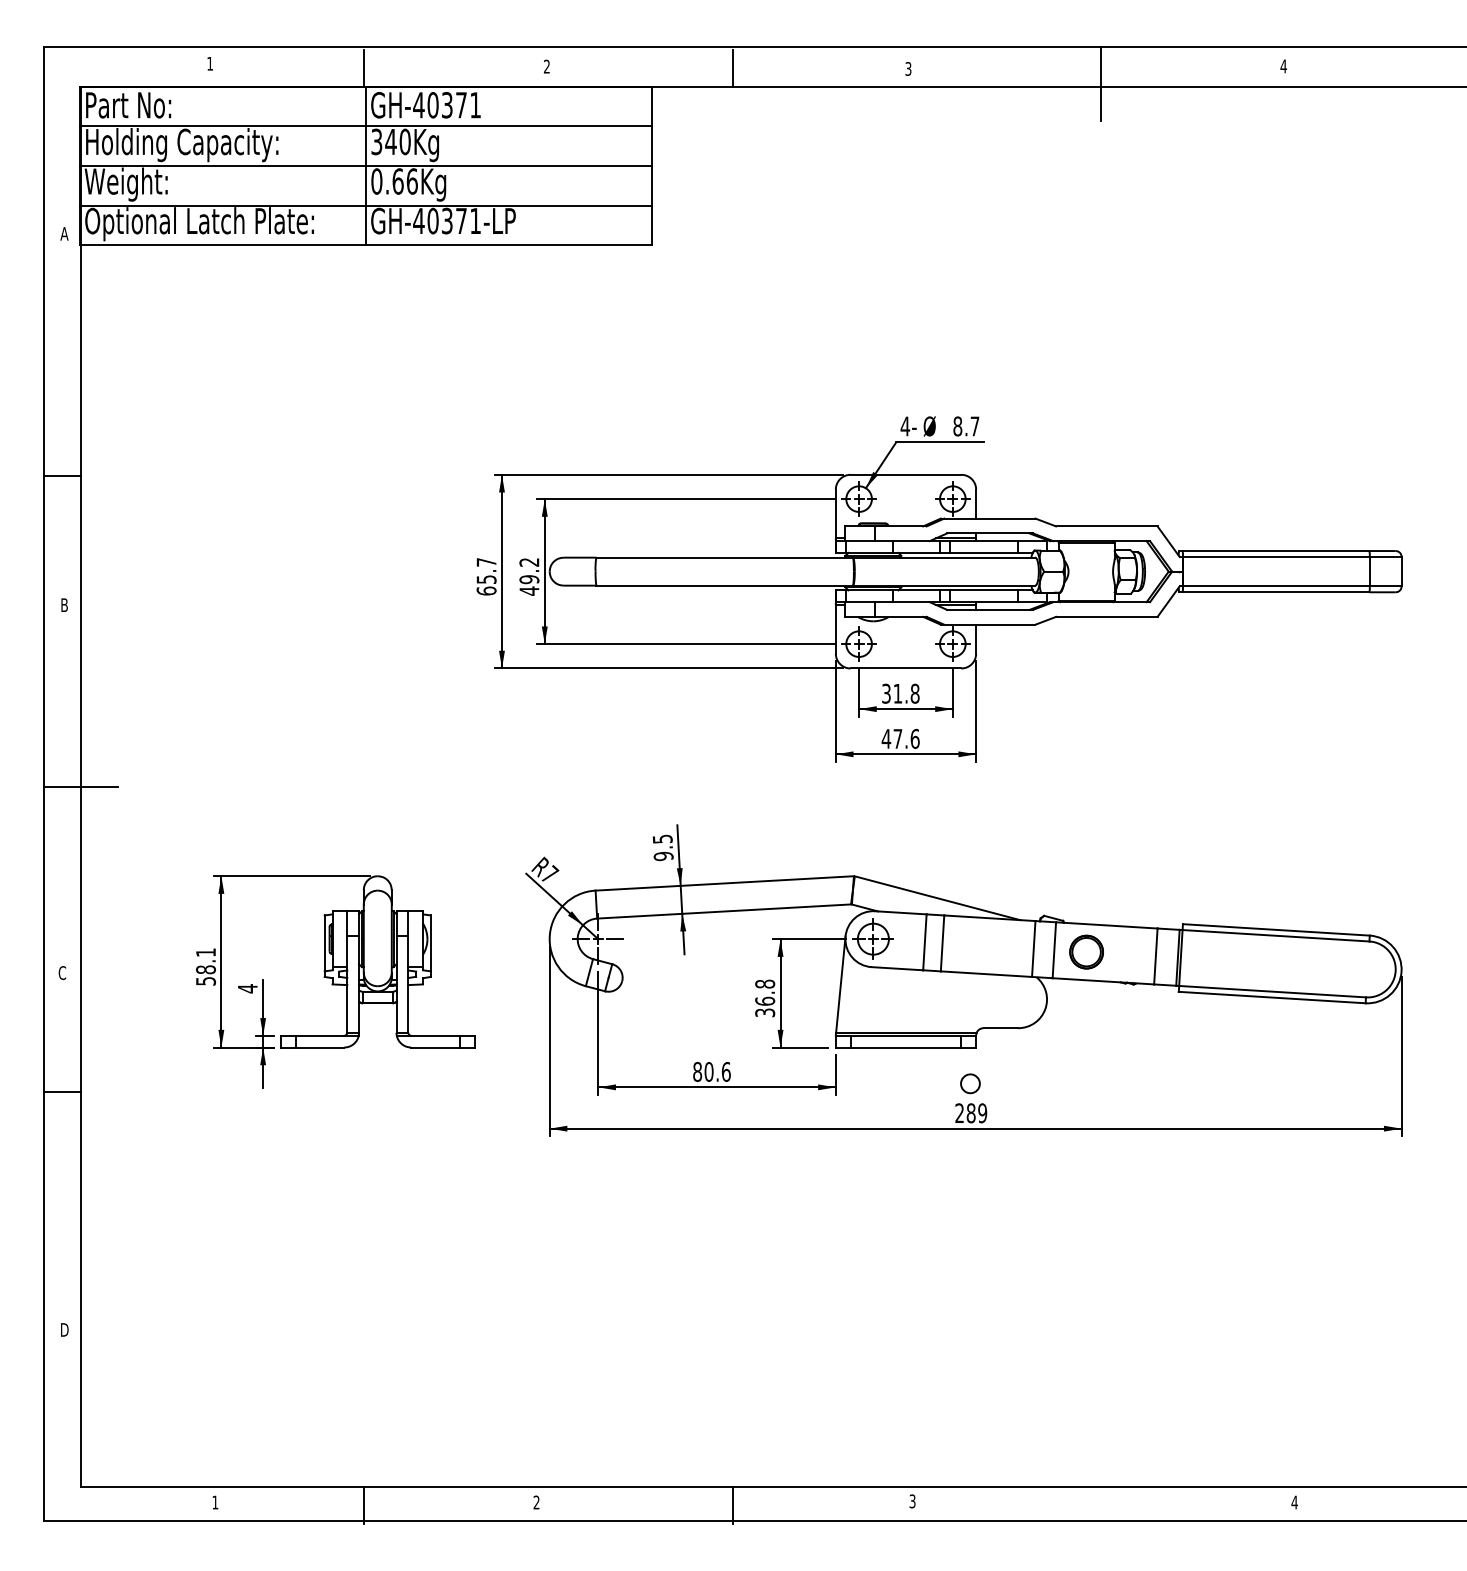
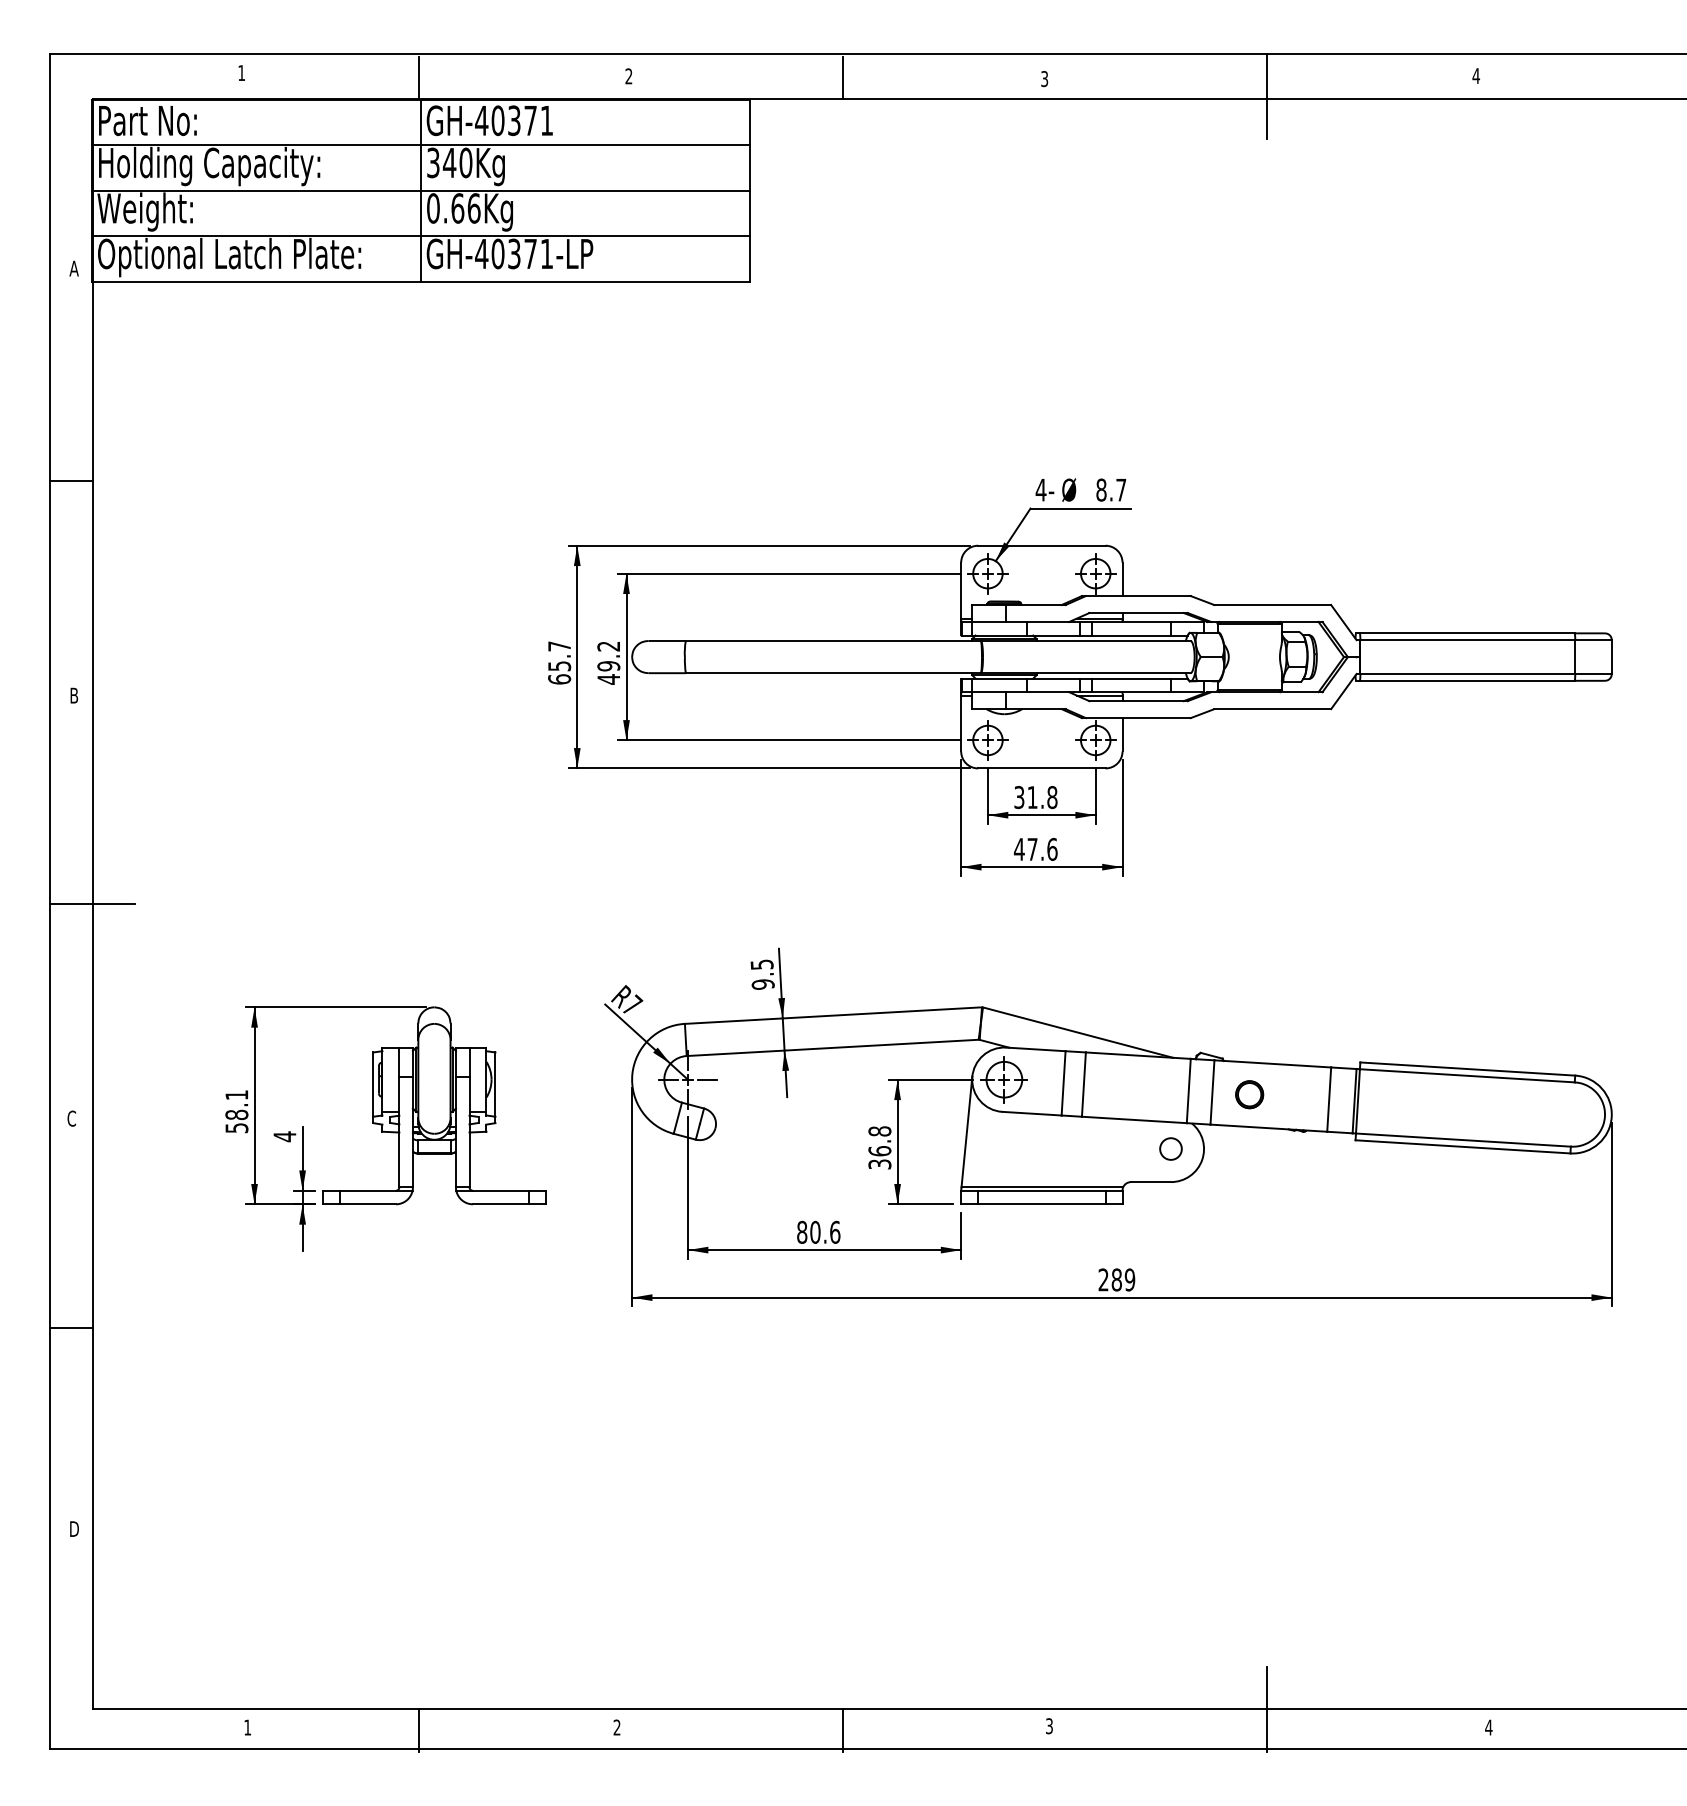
line: (62, 476) -> (71, 480), moved
part: (1086, 952) -> (1249, 1094), size x0.71
circle: (970, 1083) -> (1170, 1148), moved
line: (62, 1092) -> (71, 1328), moved
line: (1101, 1486) -> (1266, 1709), added

